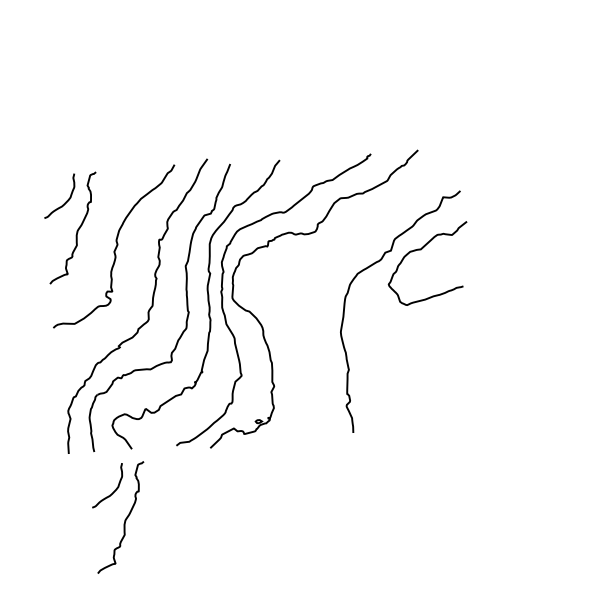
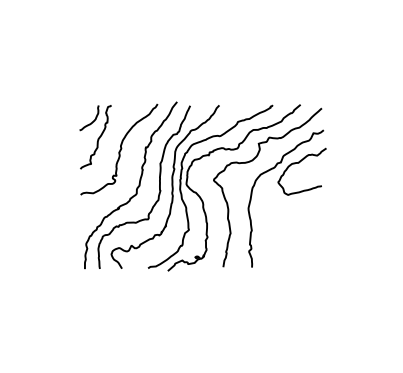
curve: (342, 252) -> (252, 161), added
part: (120, 518) -> (112, 308), removed

